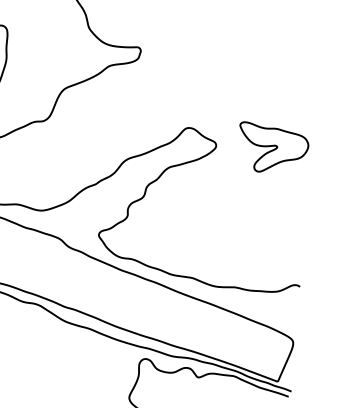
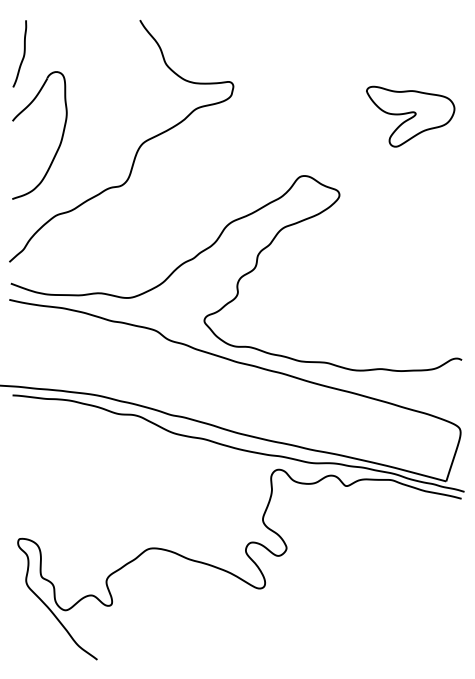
part: (272, 148) -> (410, 116), moved

